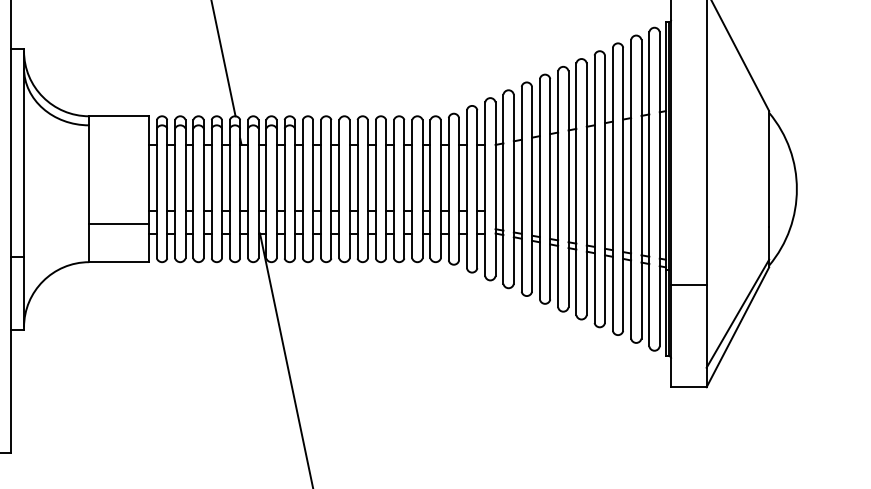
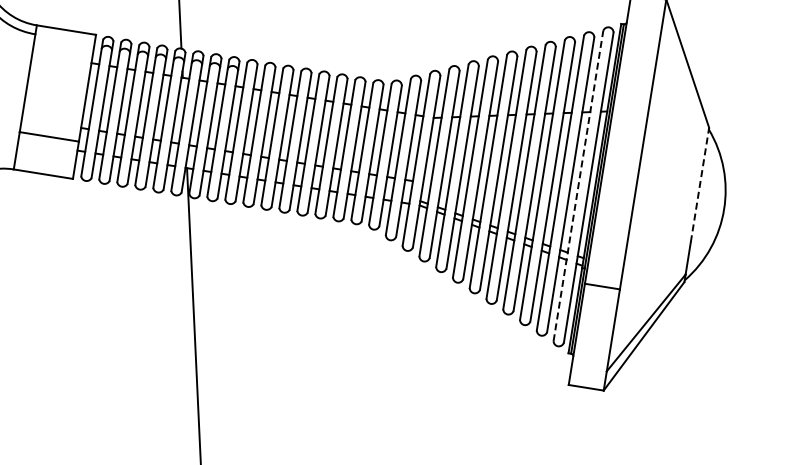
line: (769, 169) -> (700, 185), solid -> dashed
line: (649, 188) -> (578, 185), solid -> dashed

